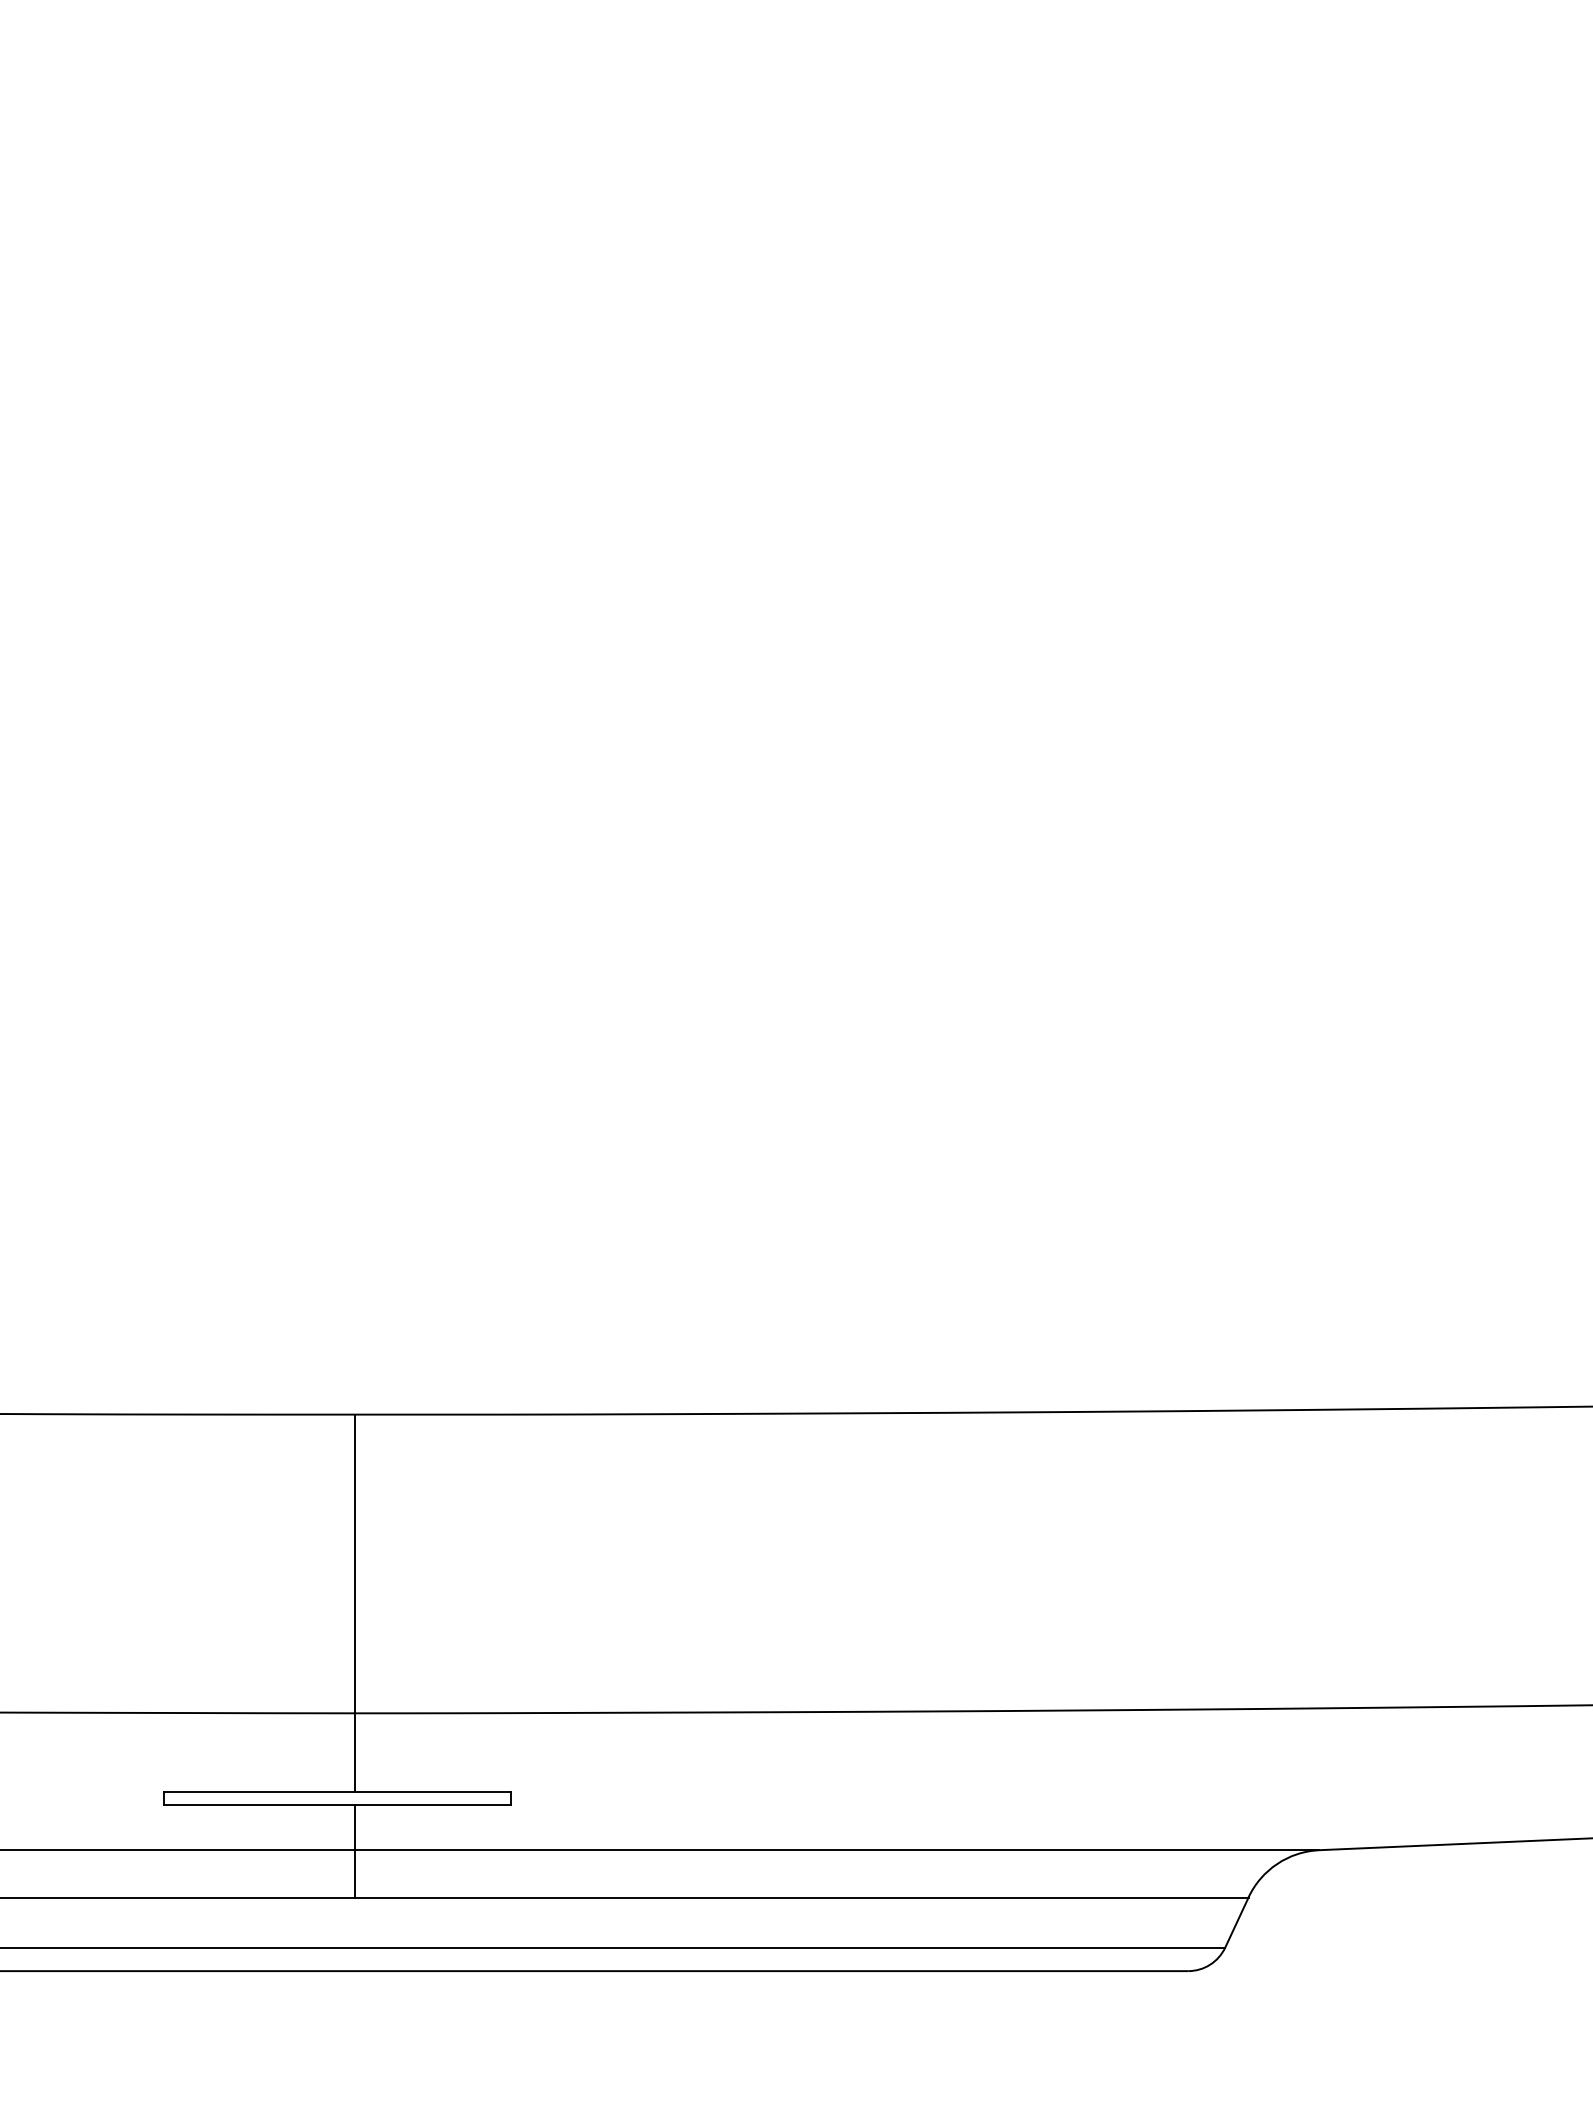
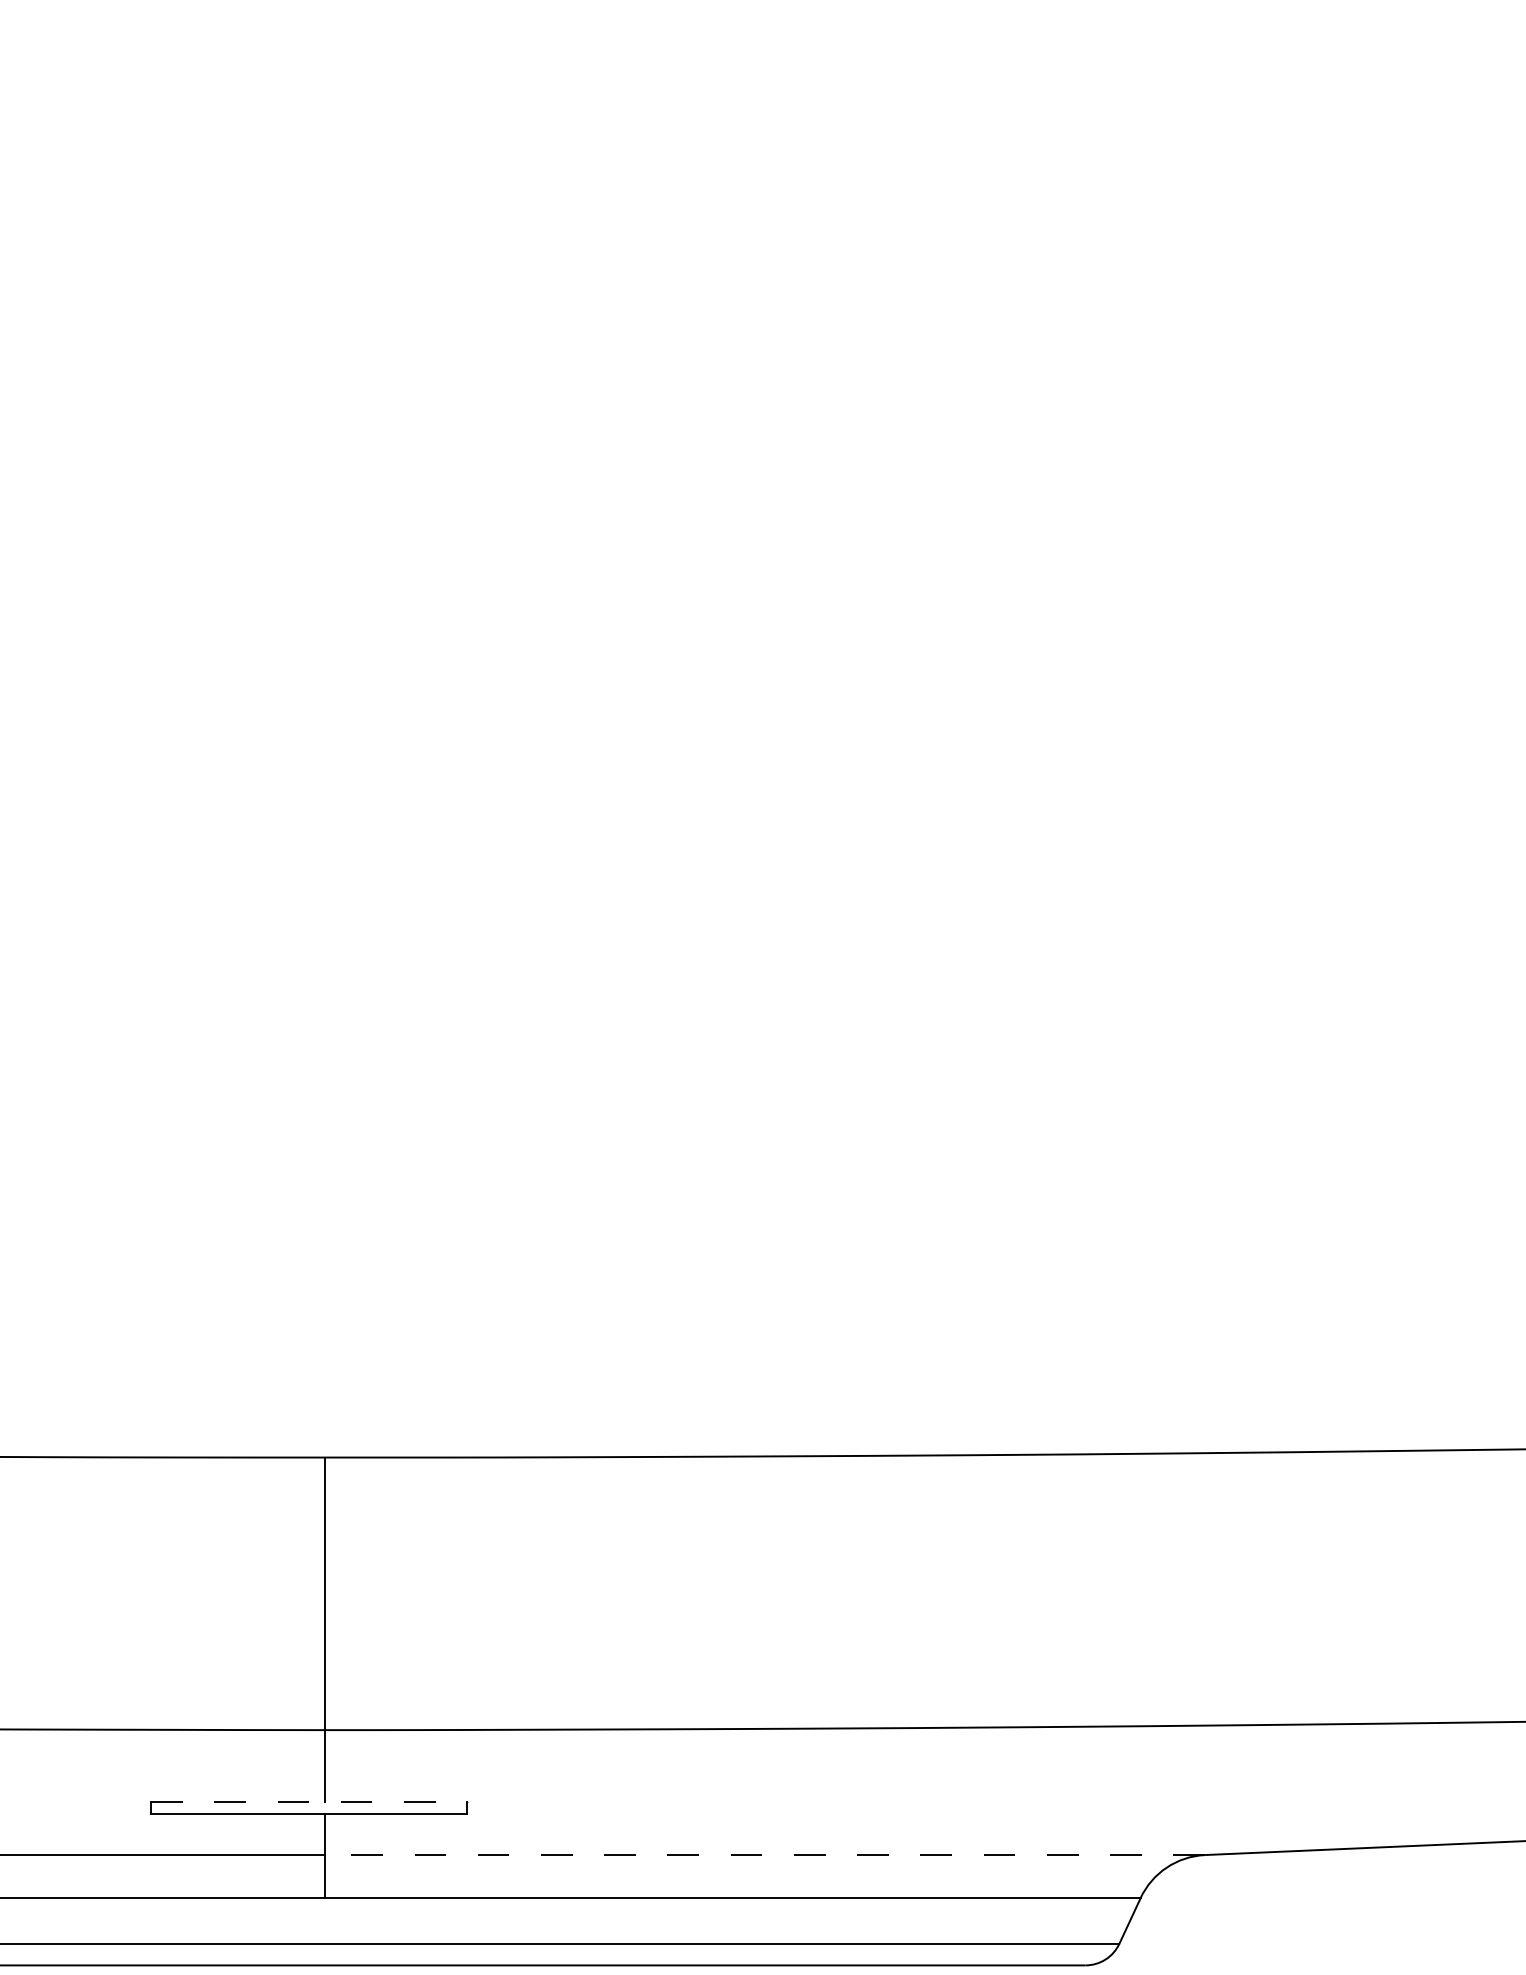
line: (337, 1791) -> (309, 1801), solid -> dashed
line: (836, 1850) -> (764, 1855), solid -> dashed

